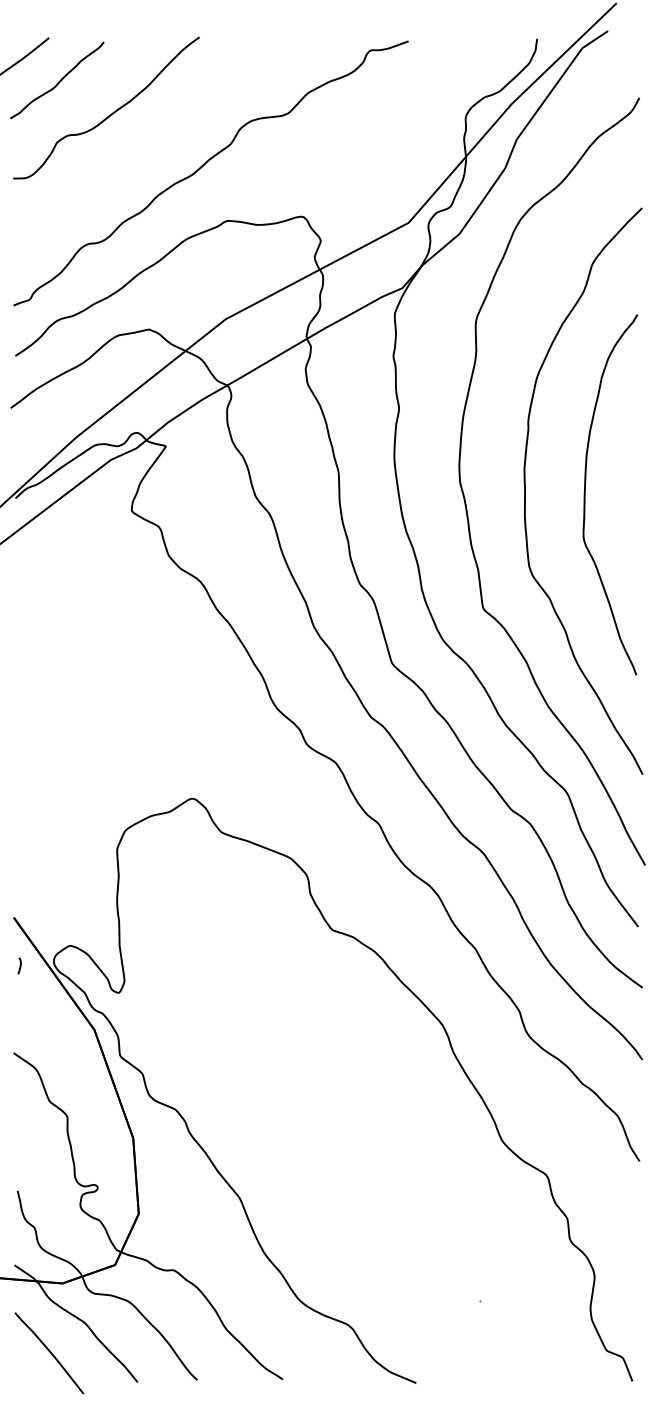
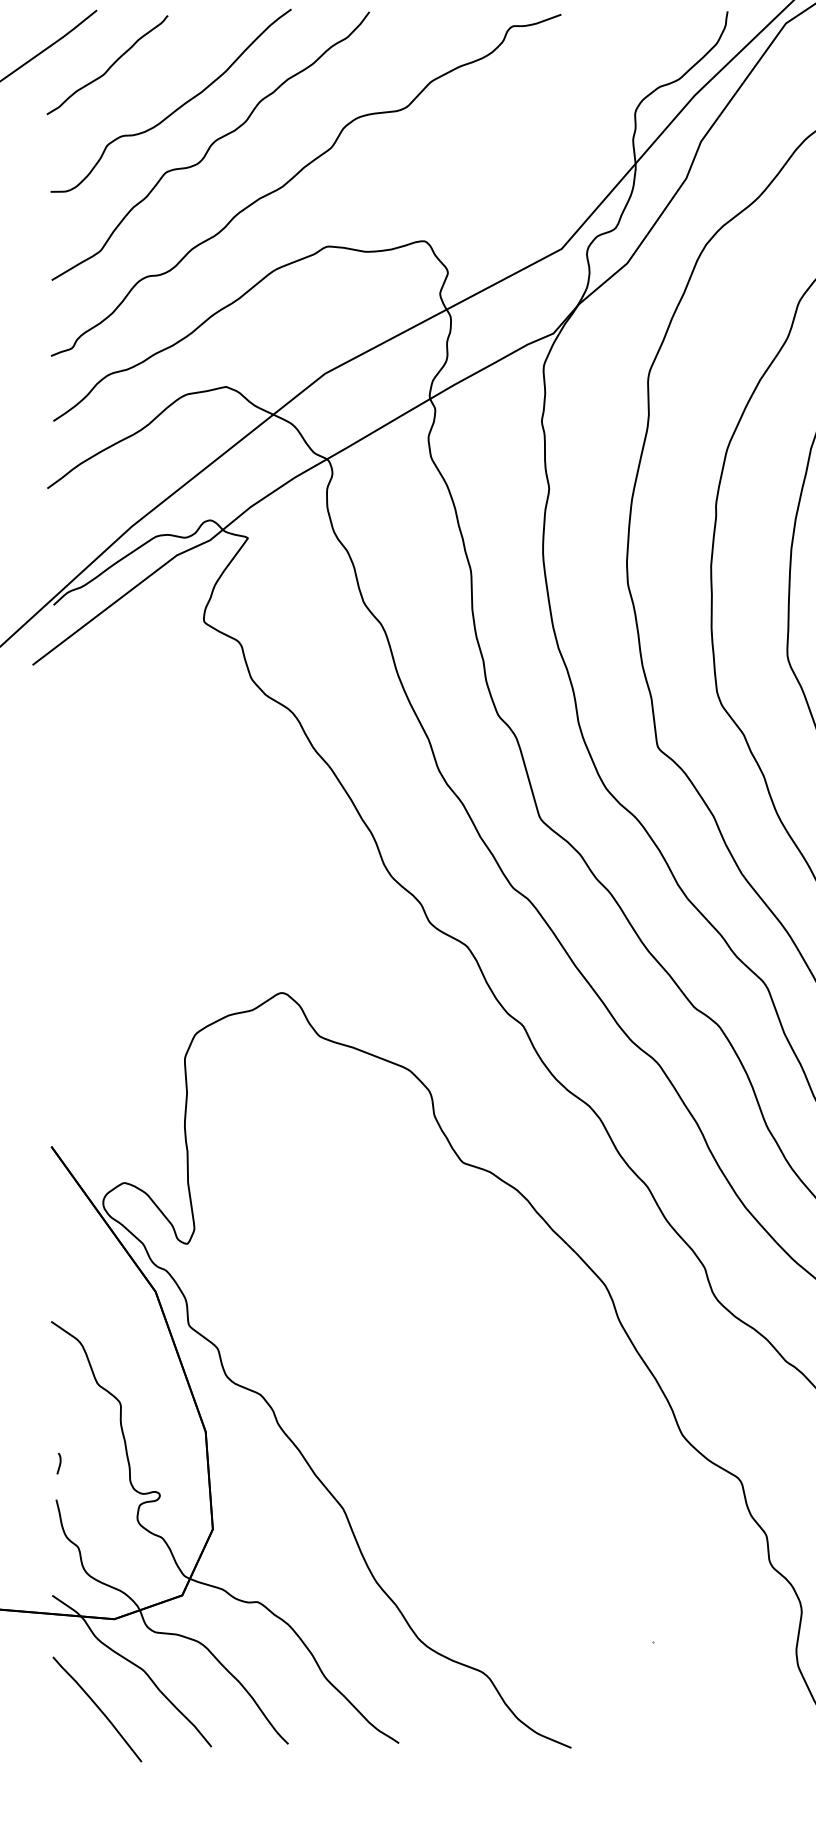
curve: (136, 143) -> (209, 146), added
curve: (19, 965) -> (58, 1462), moved

